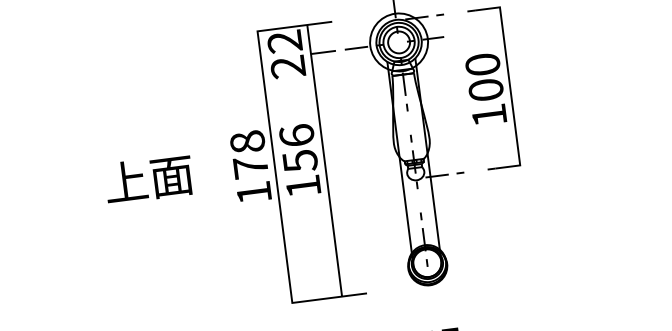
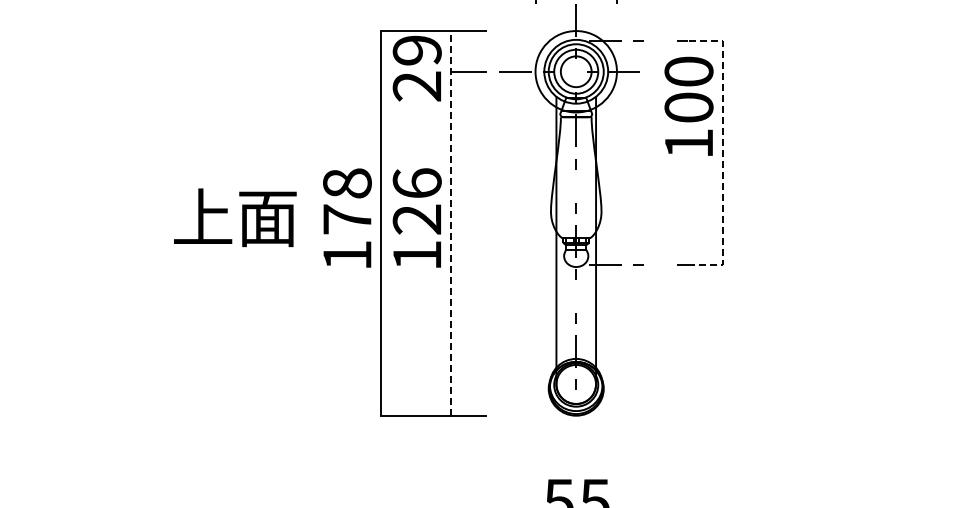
text: (285, 41) -> (417, 50), 22 -> 29
line: (510, 86) -> (723, 152), solid -> dashed
text: (485, 88) -> (688, 105), moved
line: (324, 160) -> (451, 222), solid -> dashed
text: (299, 161) -> (416, 219), 156 -> 126
text: (149, 179) -> (235, 217), moved

